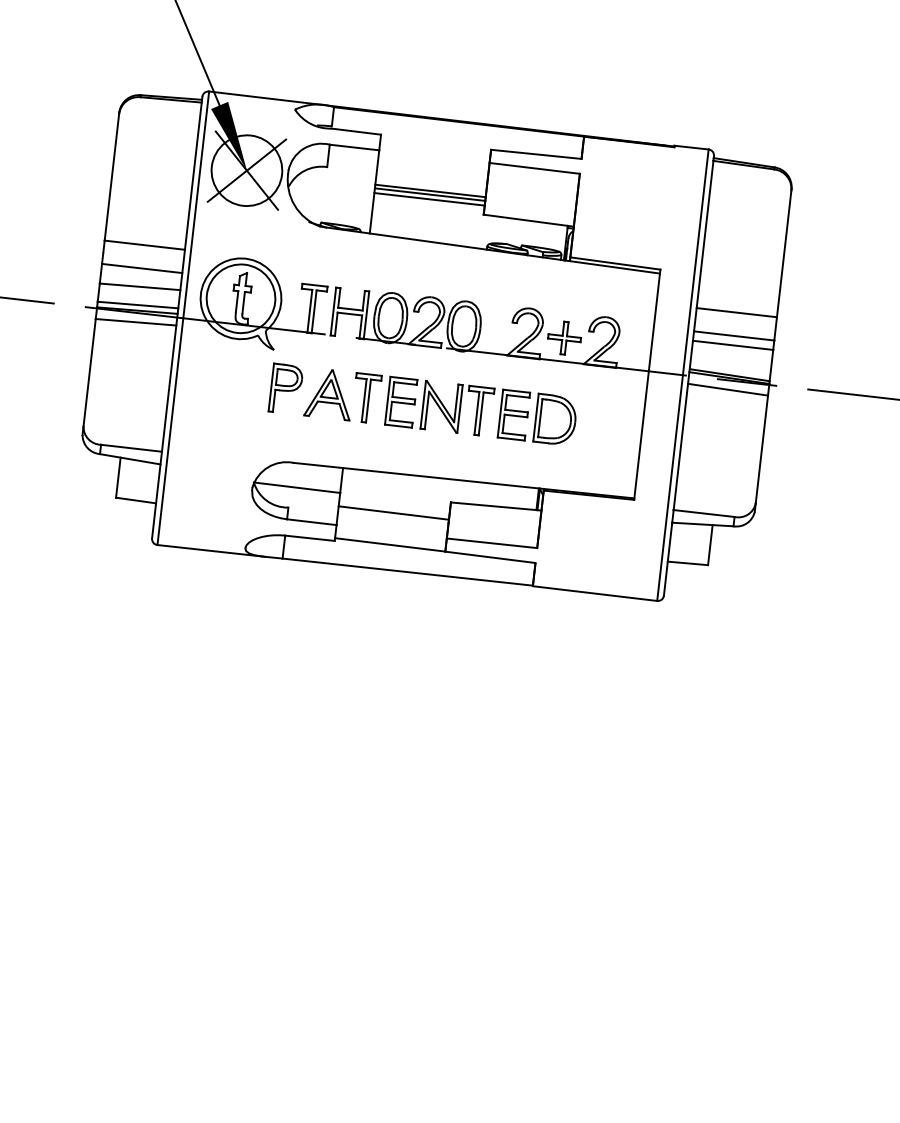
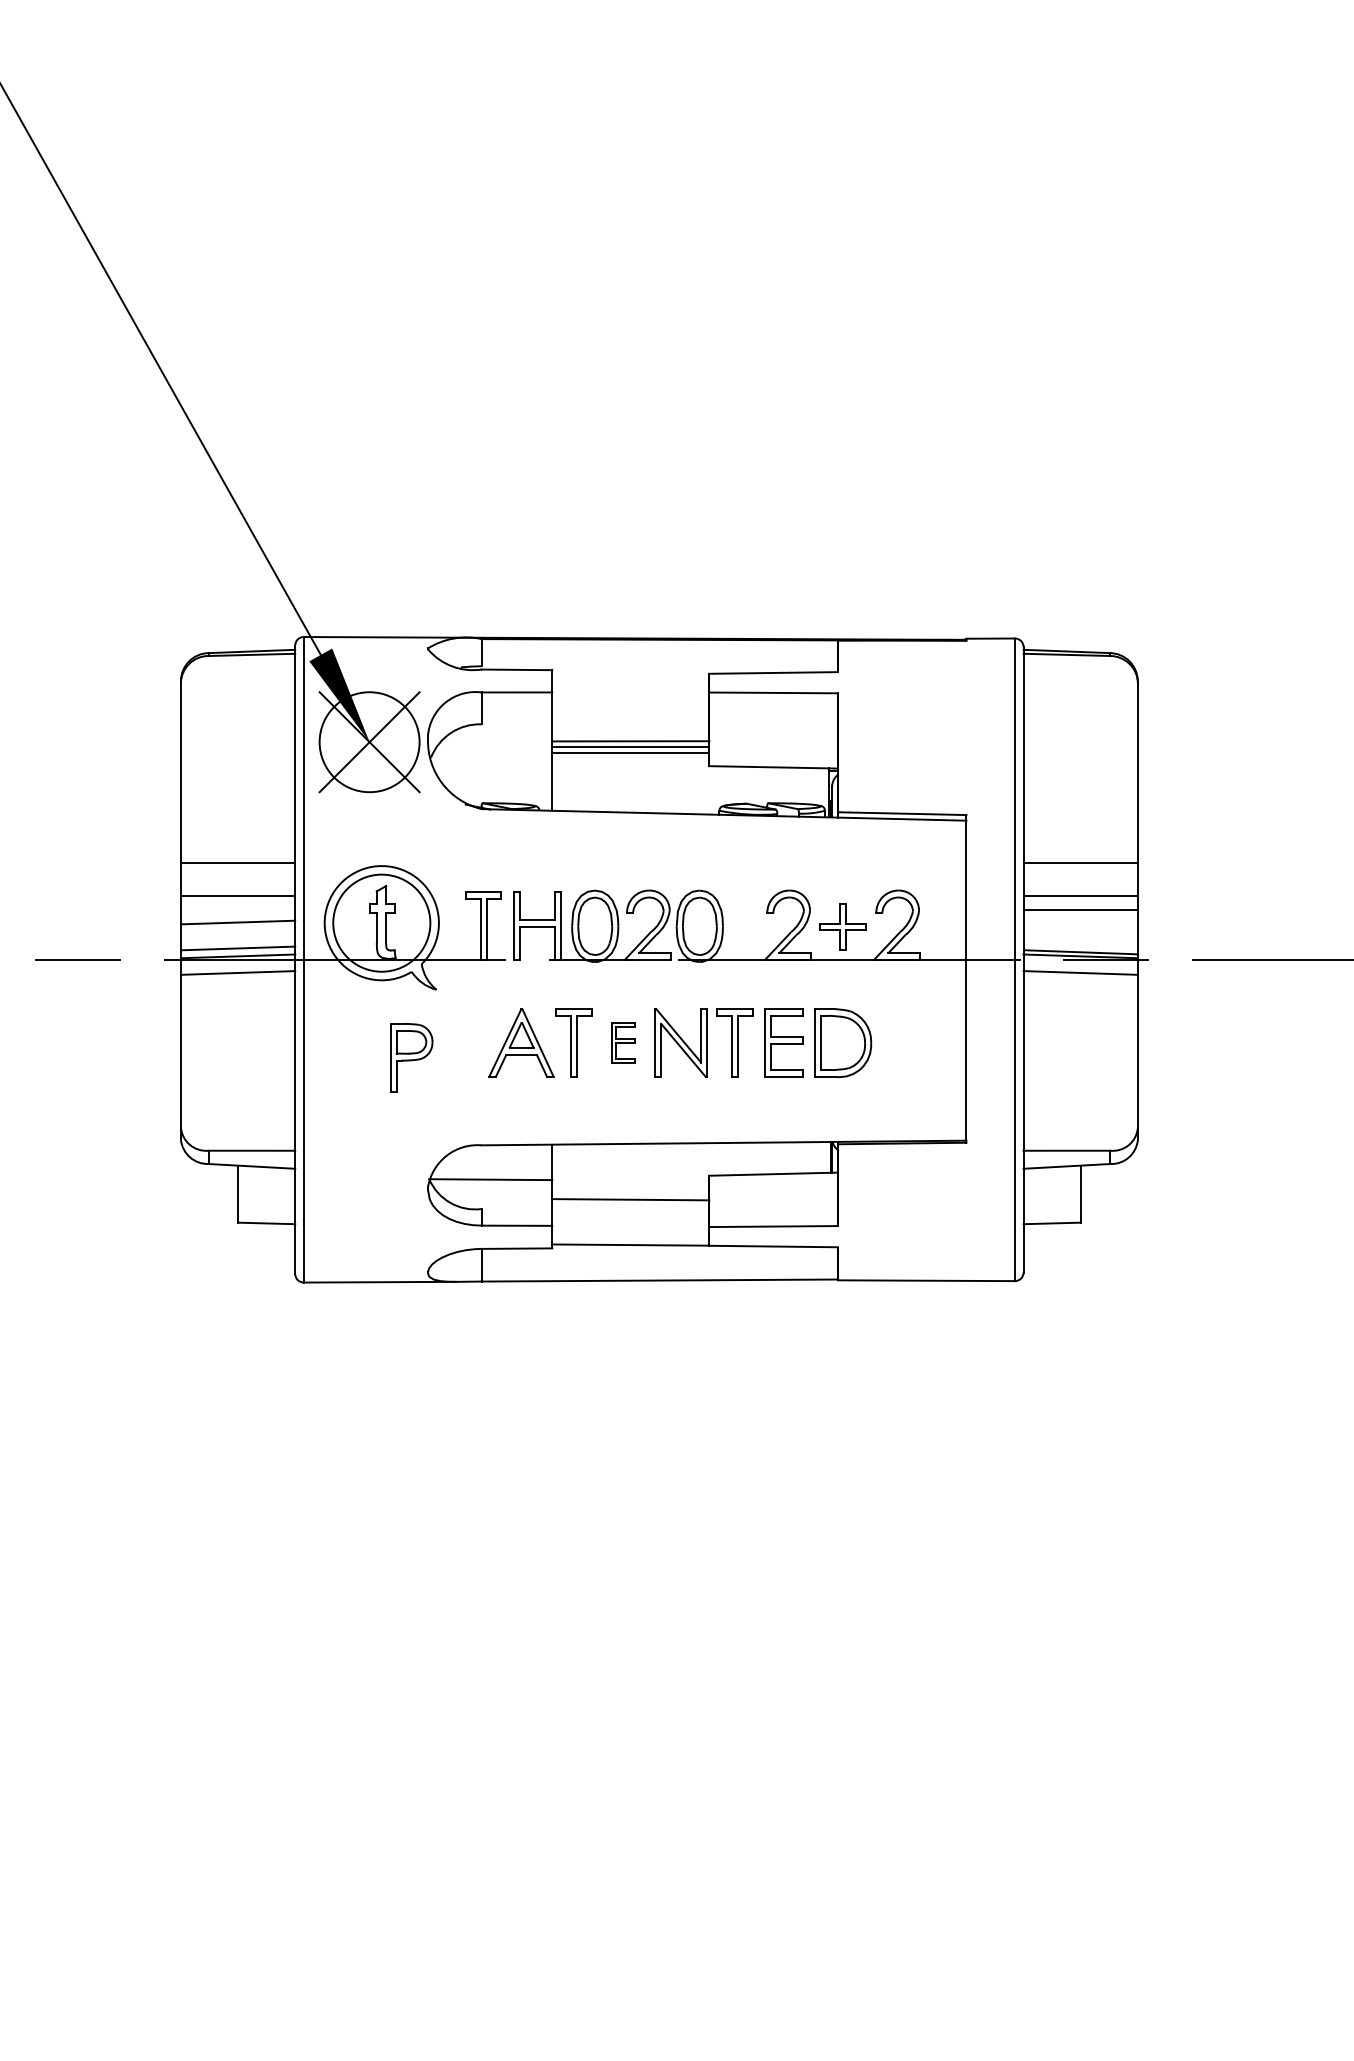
part: (286, 388) -> (411, 1057), moved
part: (401, 401) -> (623, 1042), size x0.6

